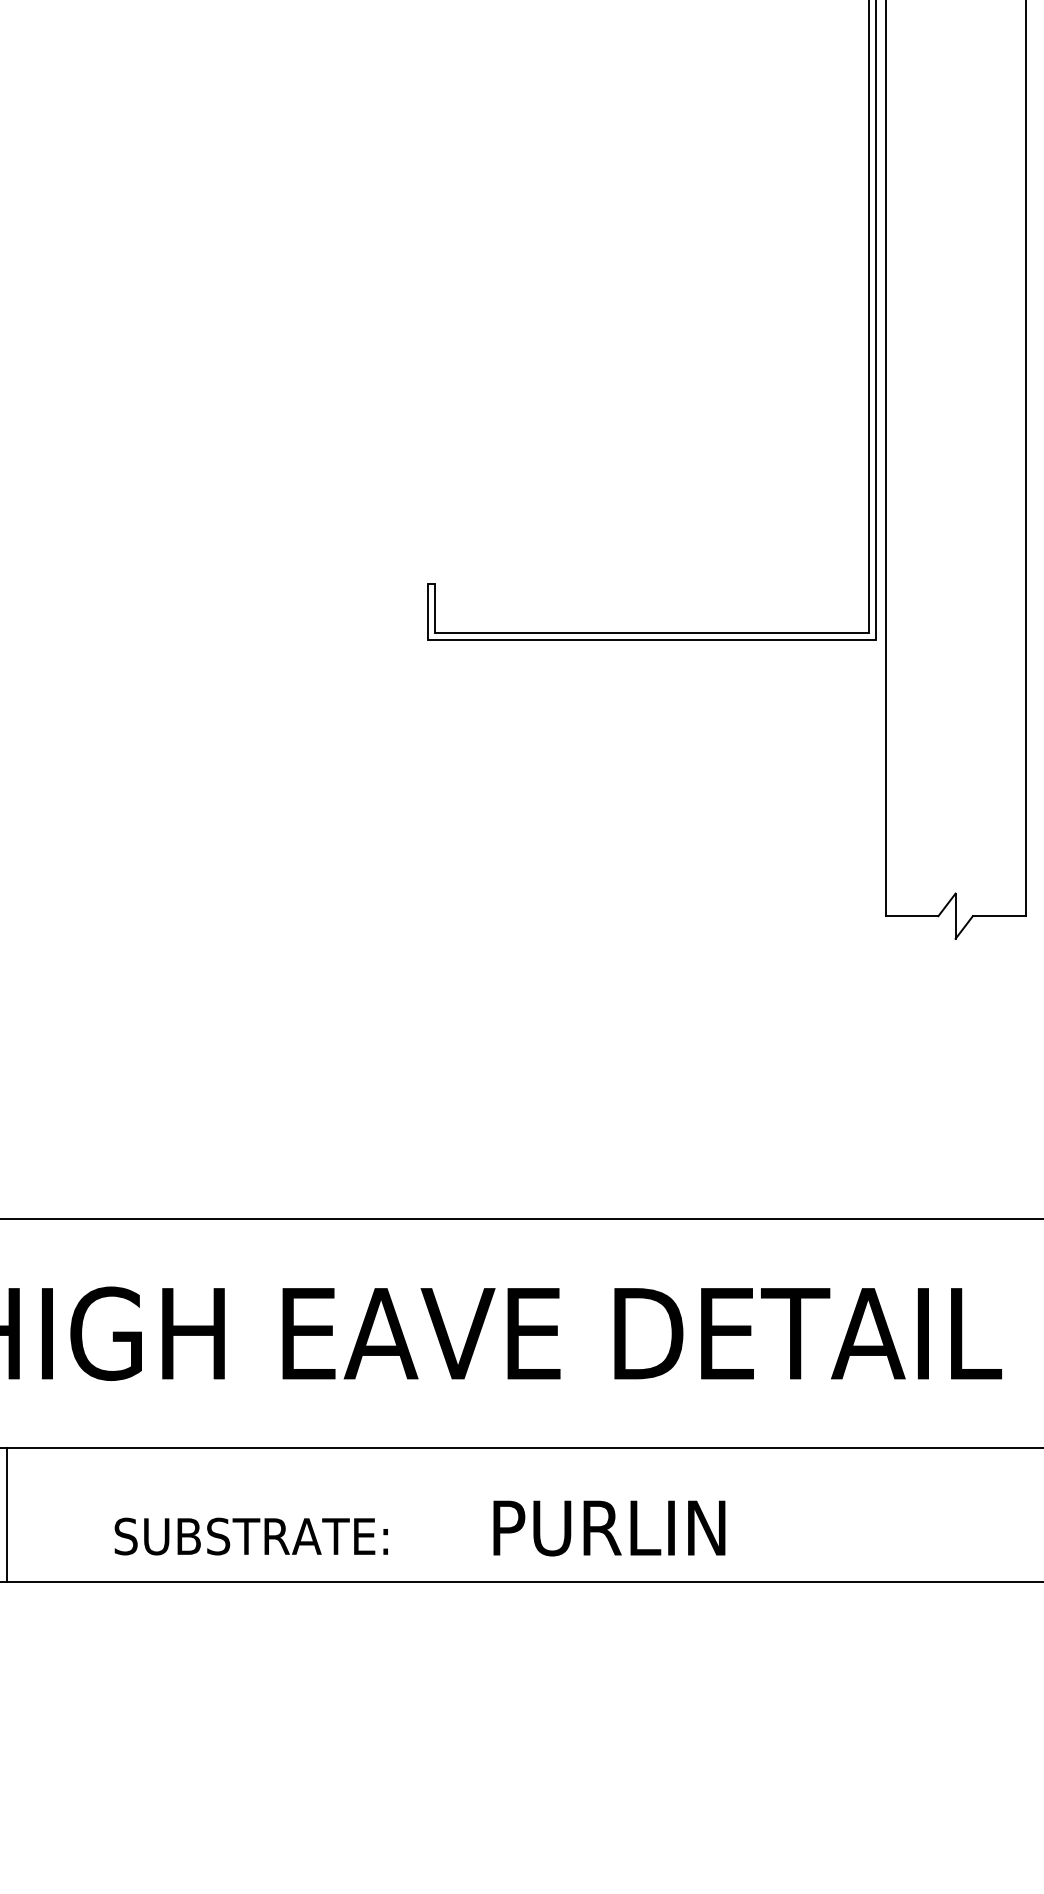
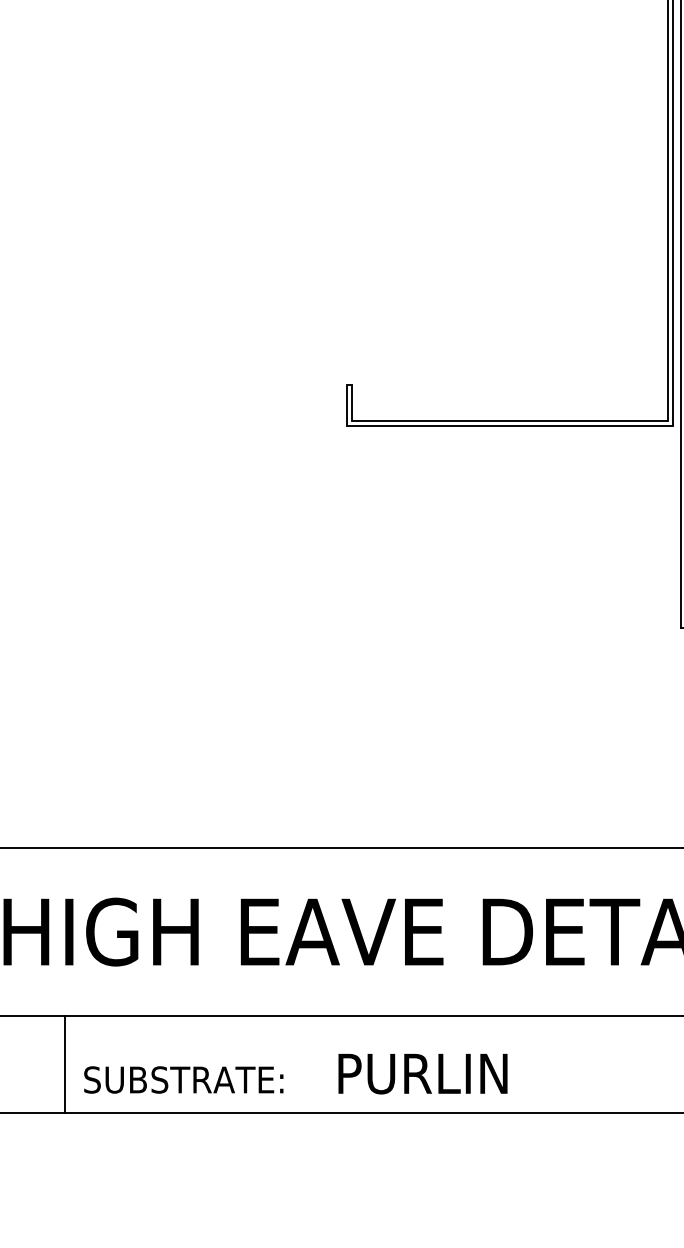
line: (7, 1515) -> (65, 1064), moved
text: (609, 1528) -> (423, 1074), moved
text: (250, 1536) -> (183, 1079), moved

